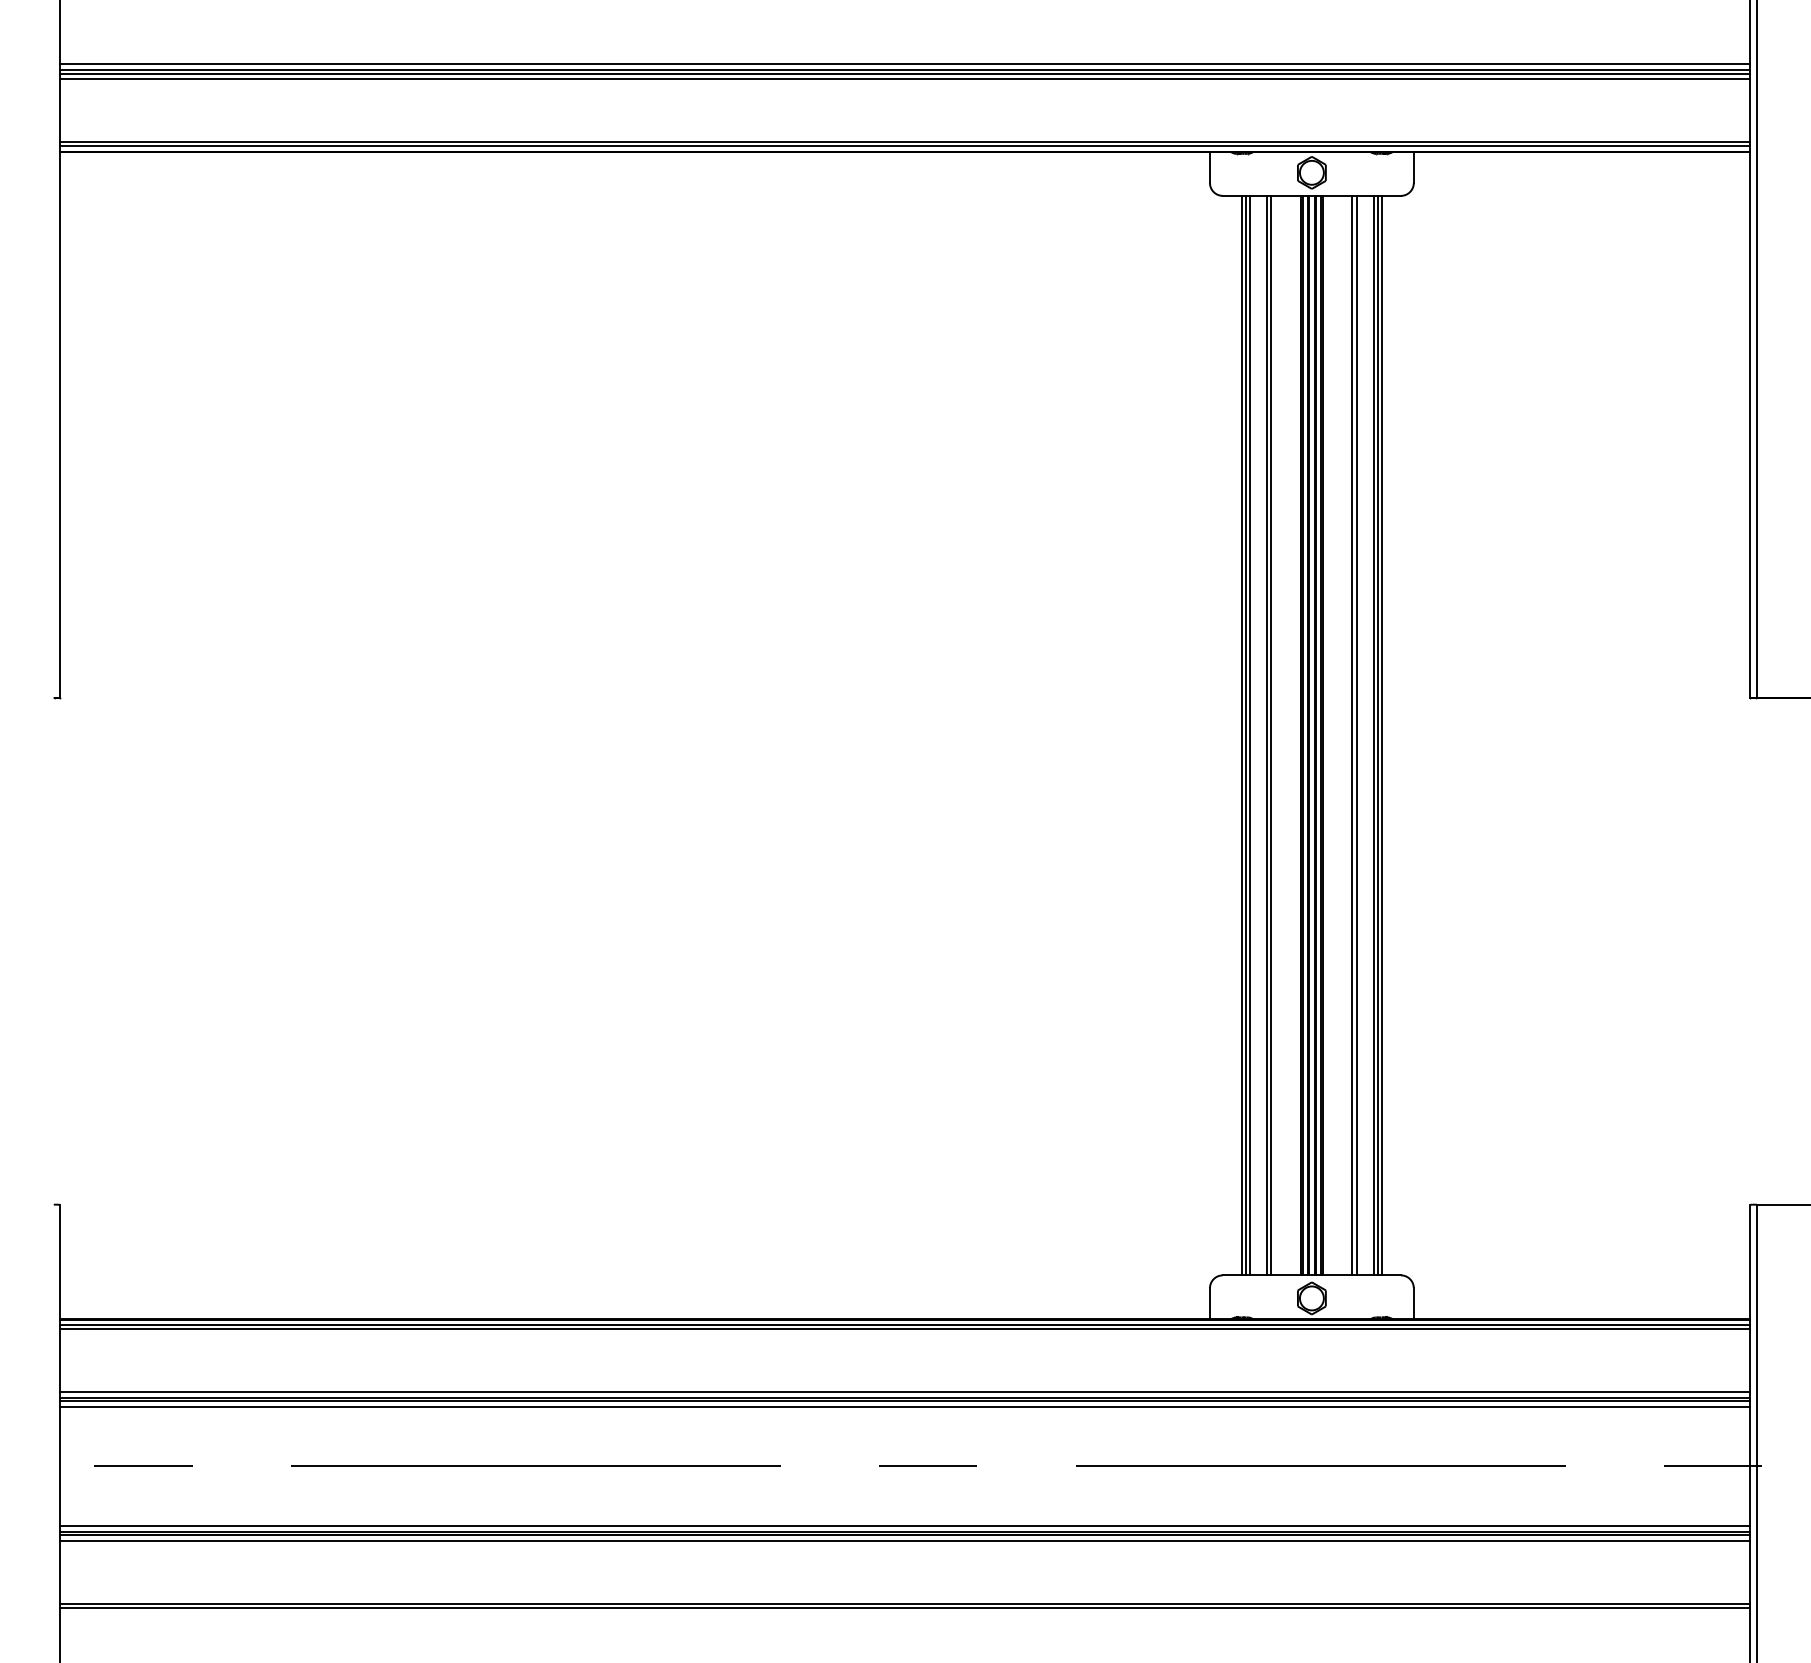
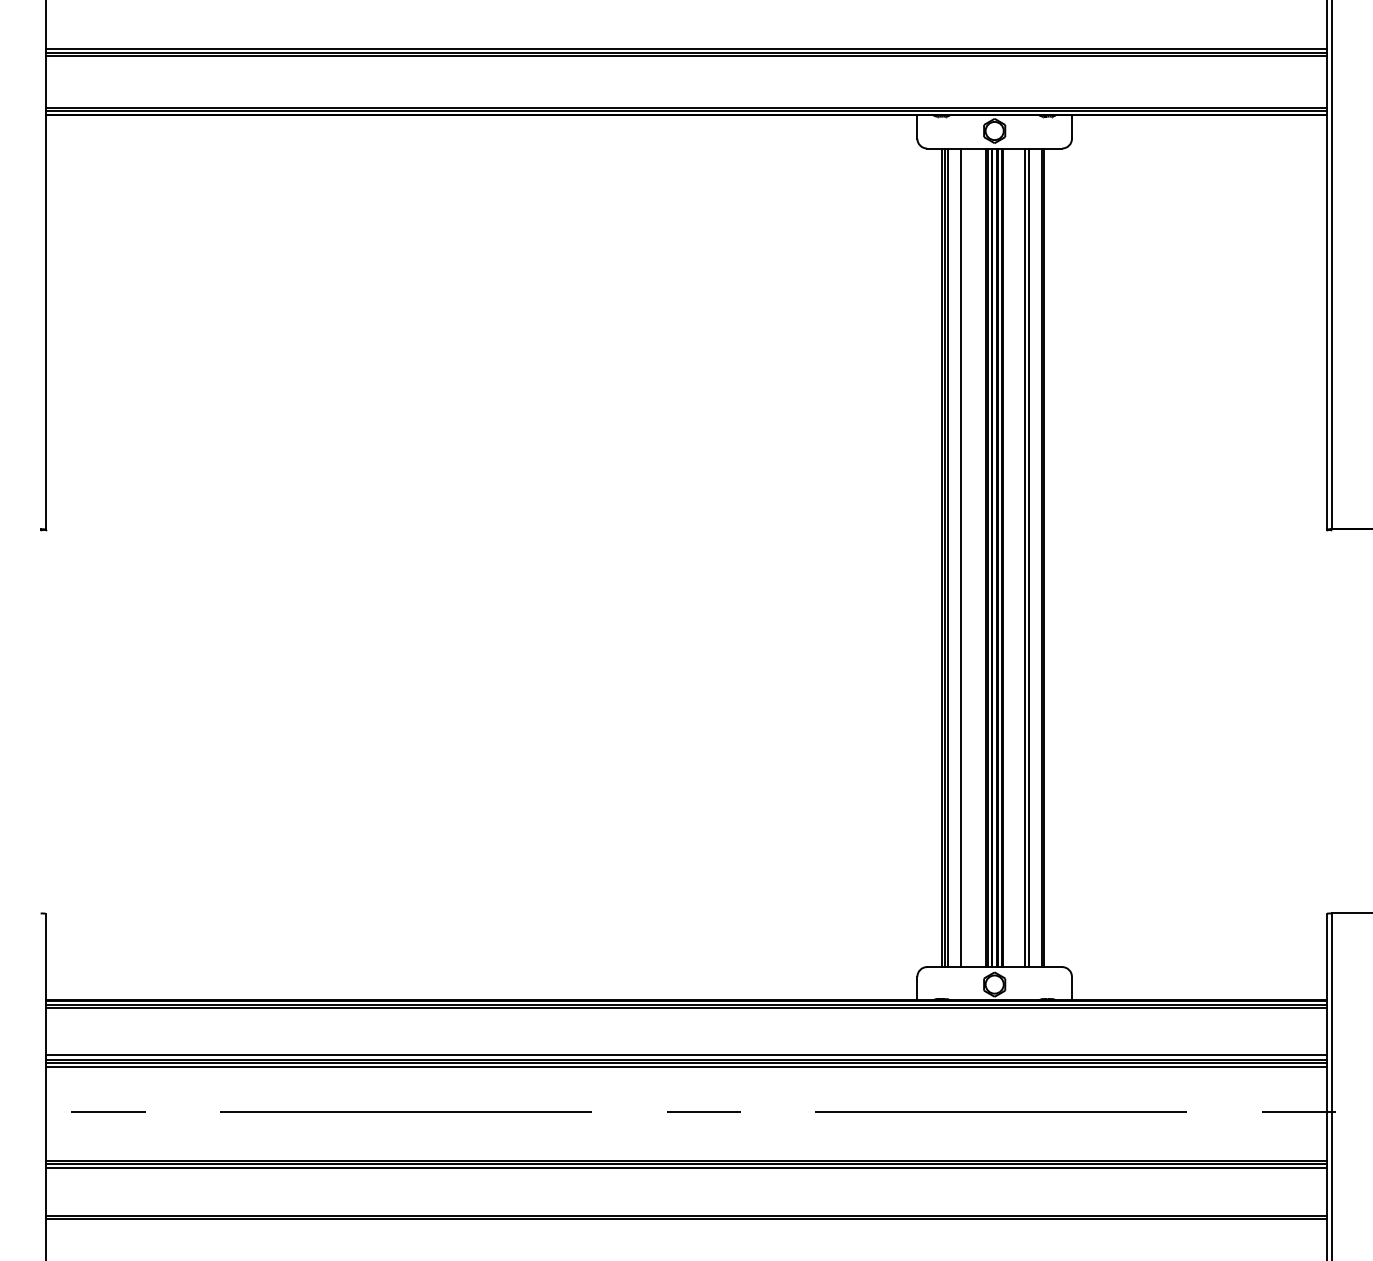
line: (905, 79) -> (686, 60), removed
line: (1271, 735) -> (964, 557), removed
line: (1381, 735) -> (1047, 557), removed
line: (905, 1525) -> (686, 1156), removed

